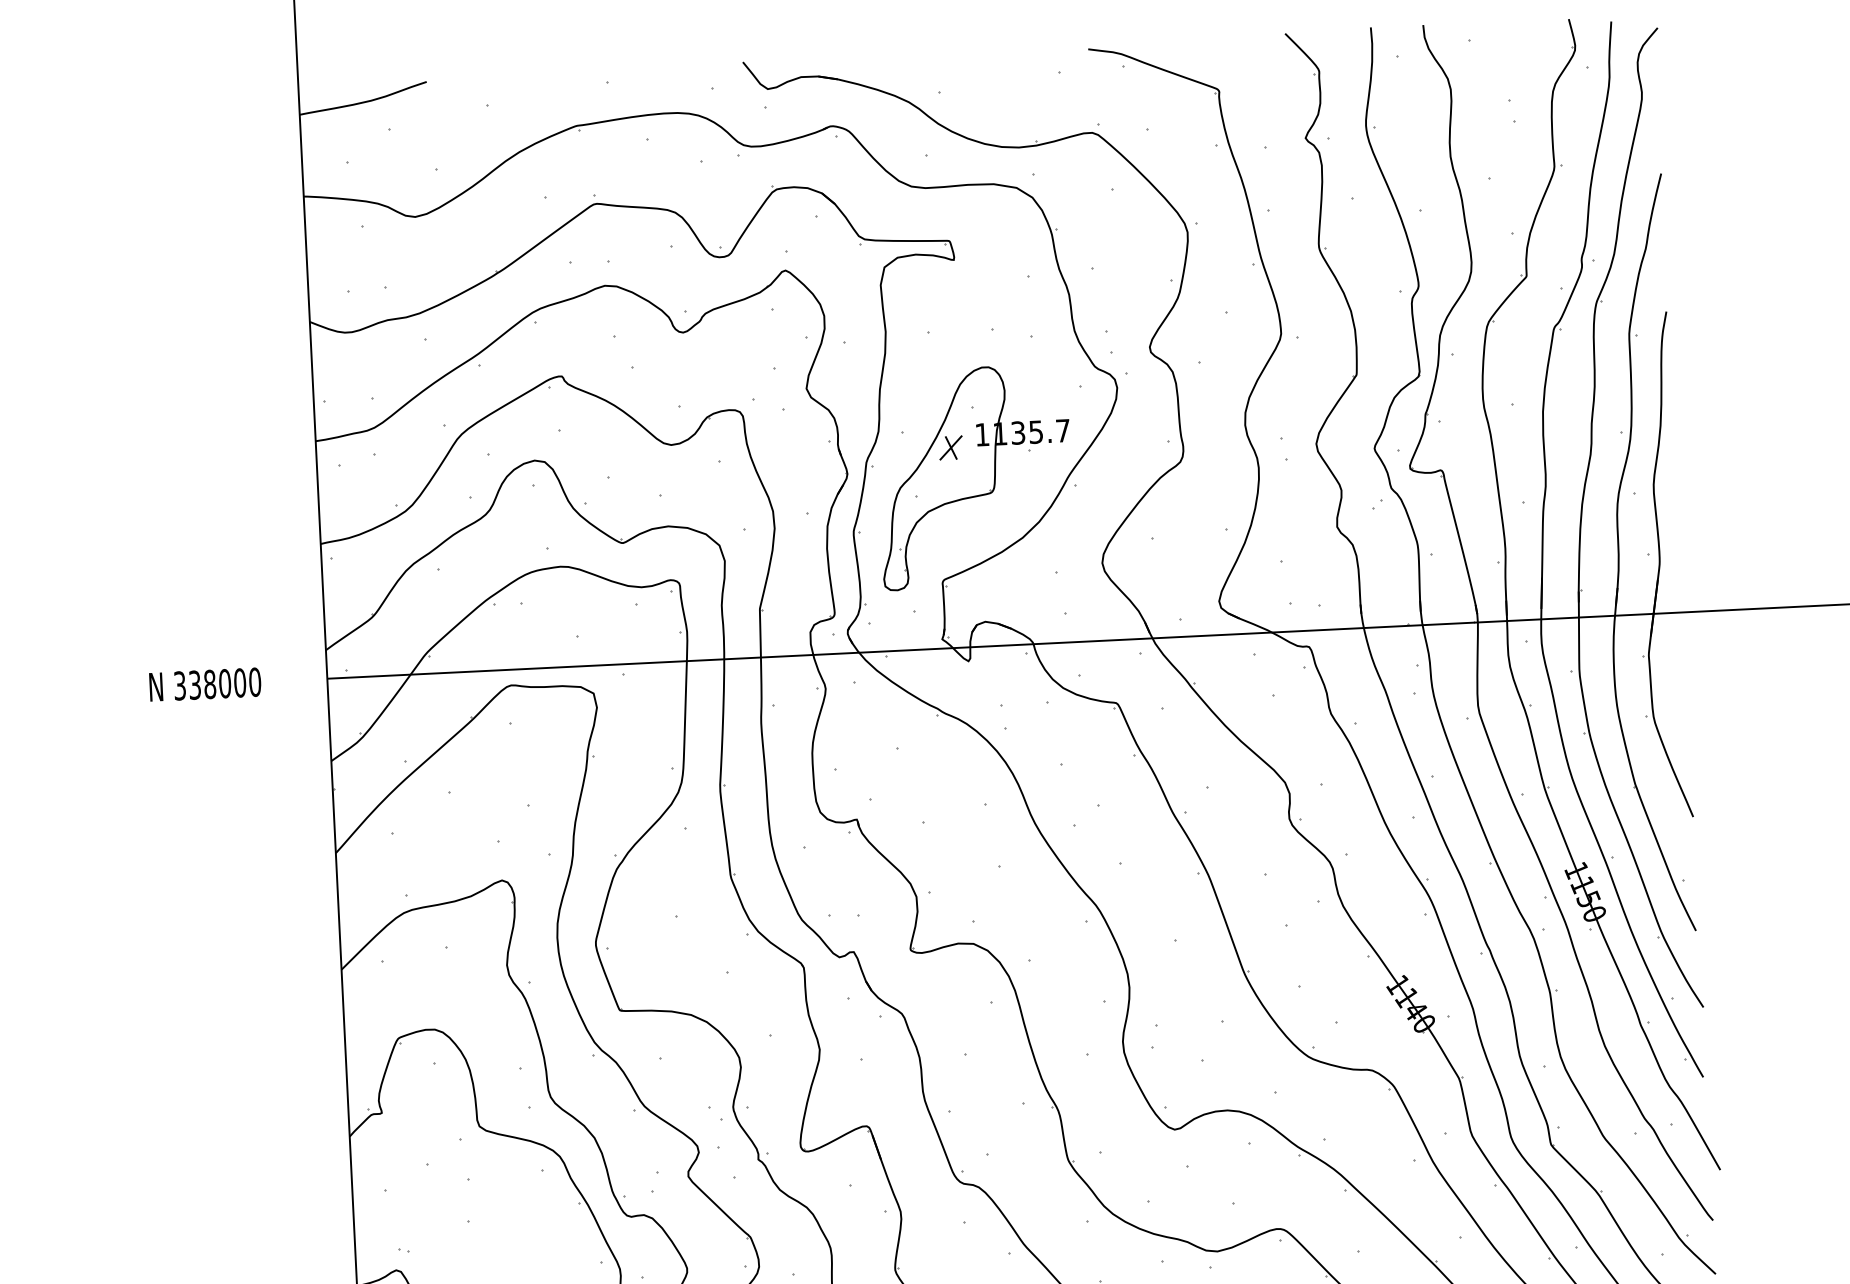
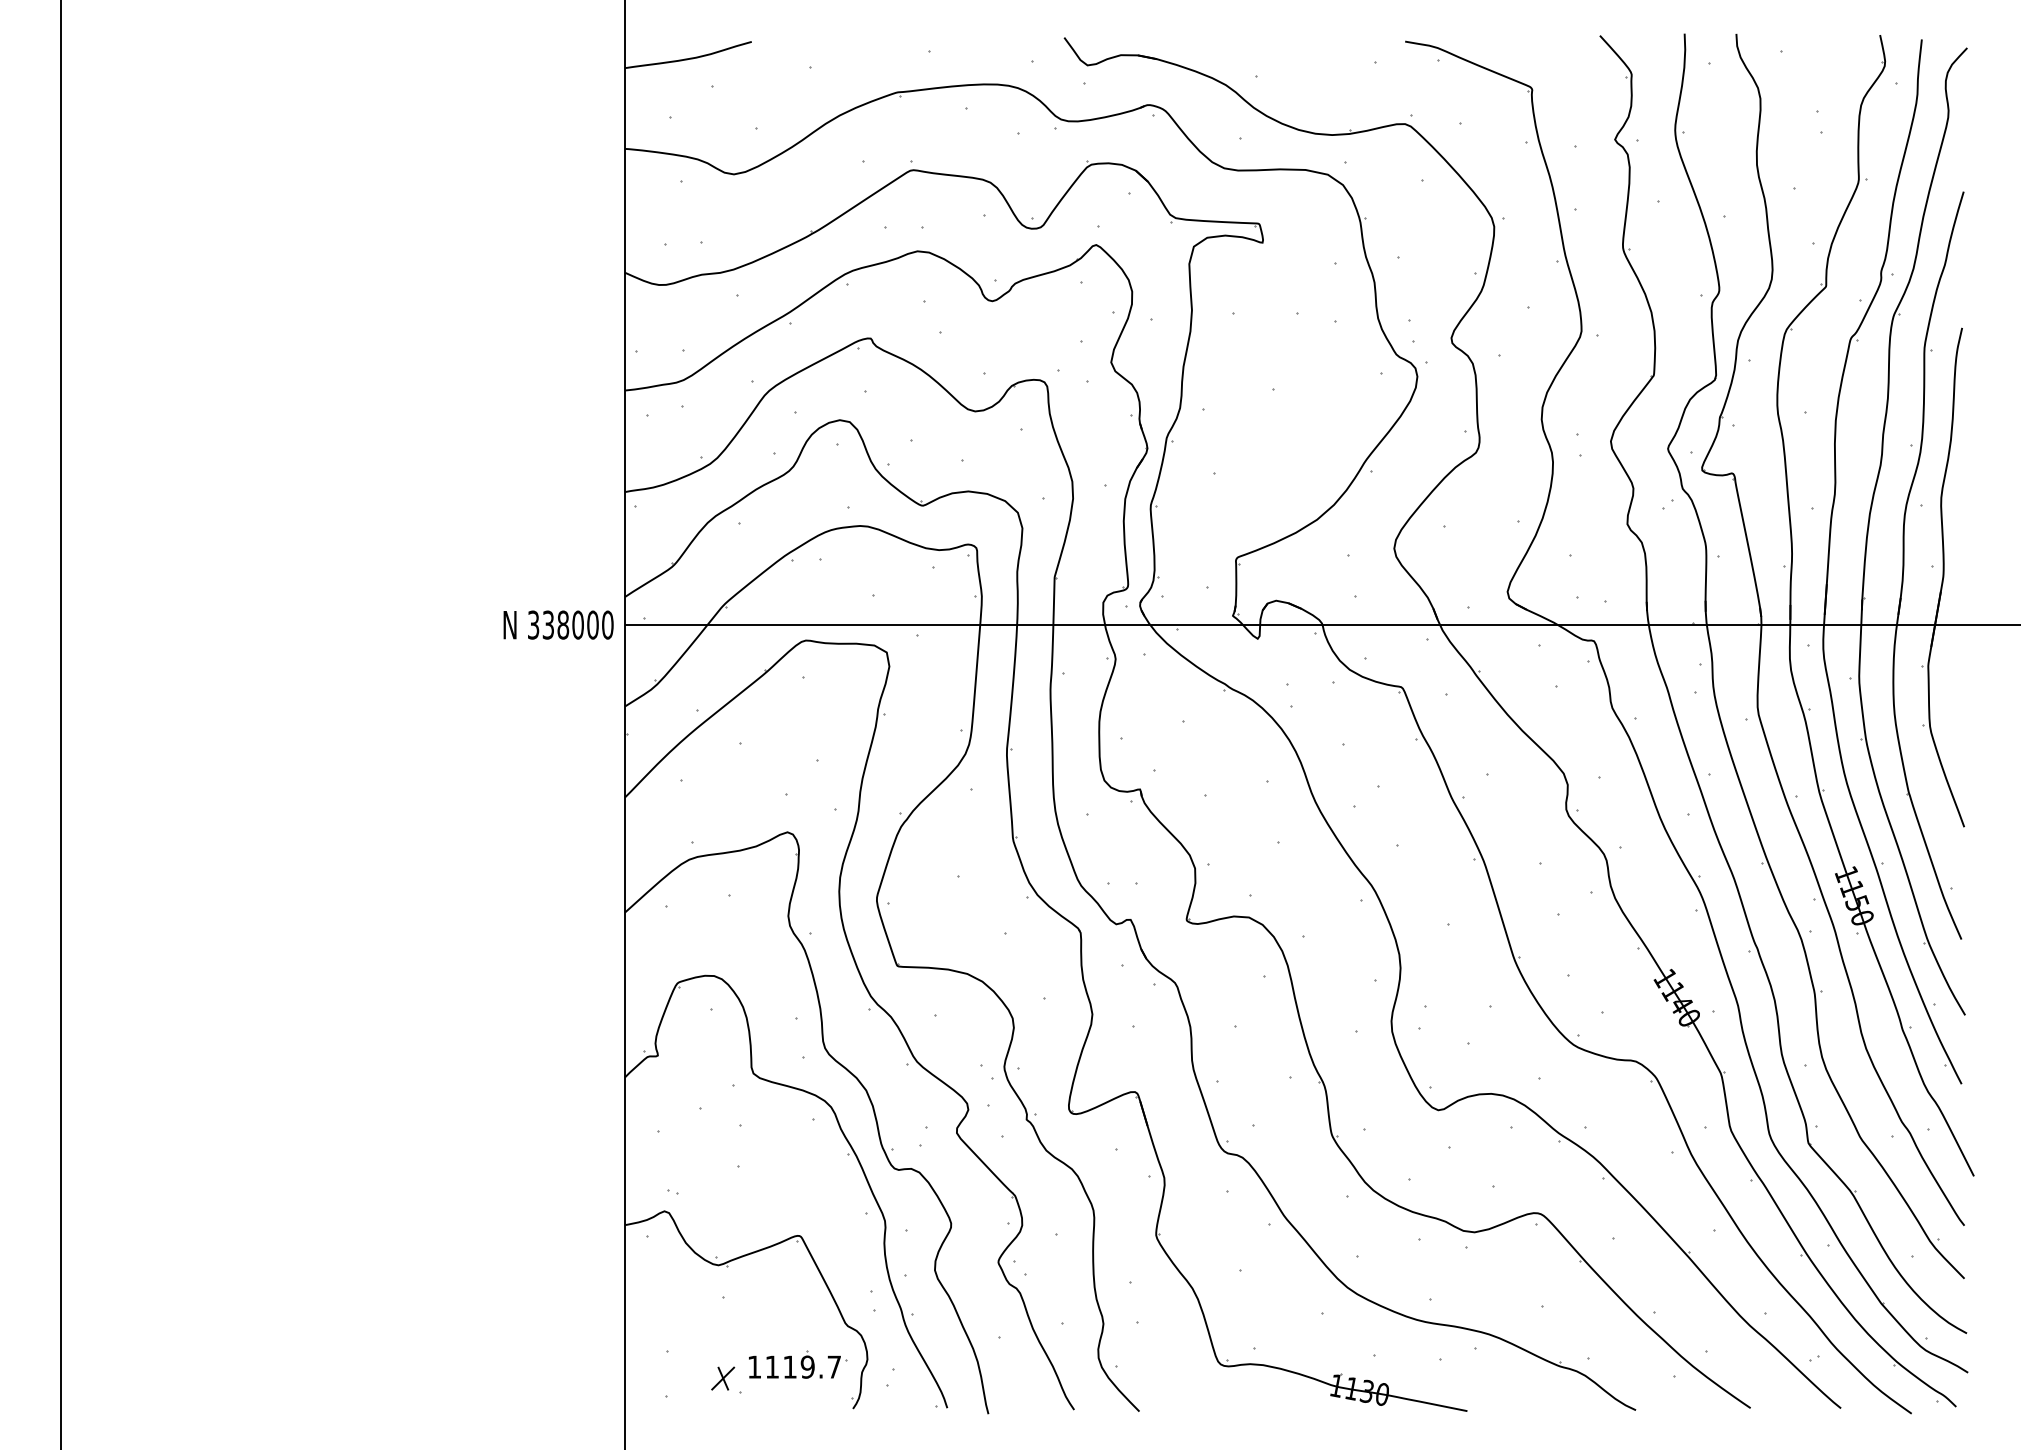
part: (974, 476) -> (1272, 457), removed
text: (205, 684) -> (558, 624), moved

